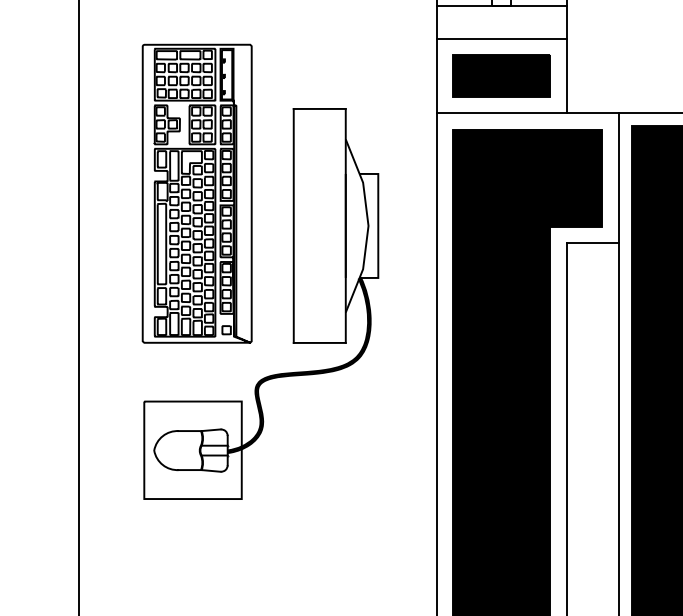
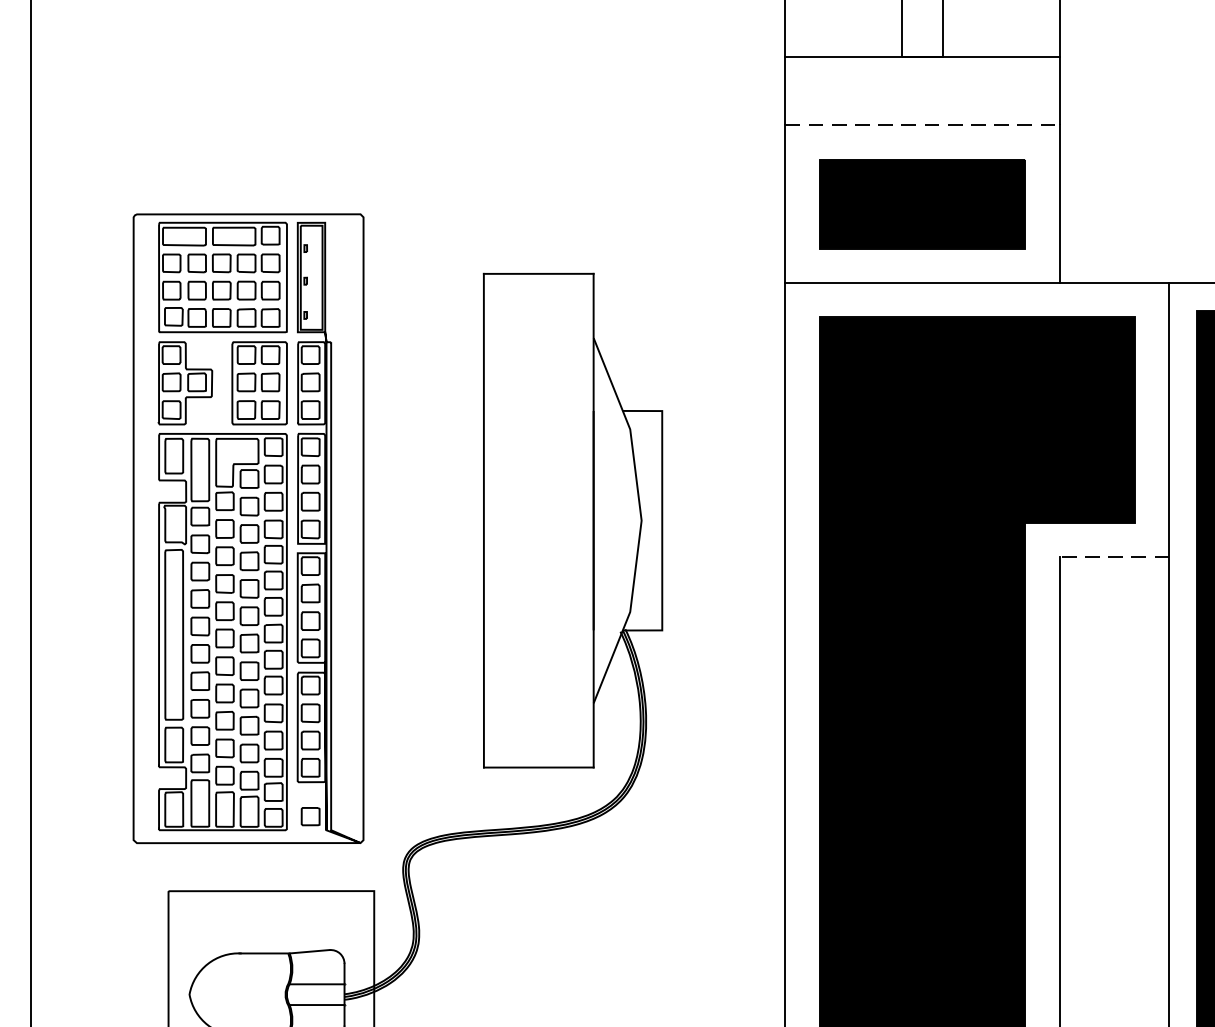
line: (501, 38) -> (922, 125), solid -> dashed
part: (196, 193) -> (247, 528), moved
line: (592, 243) -> (1114, 557), solid -> dashed

